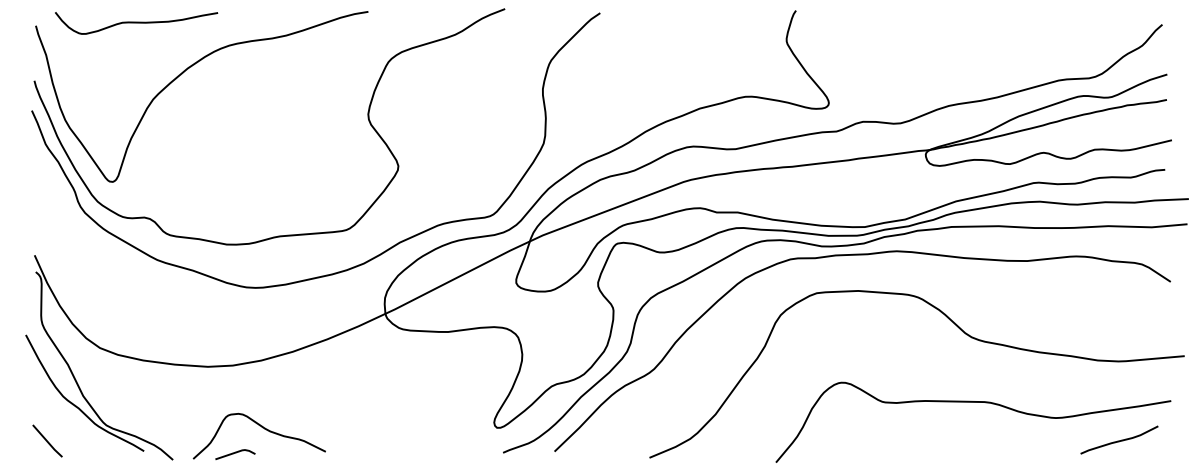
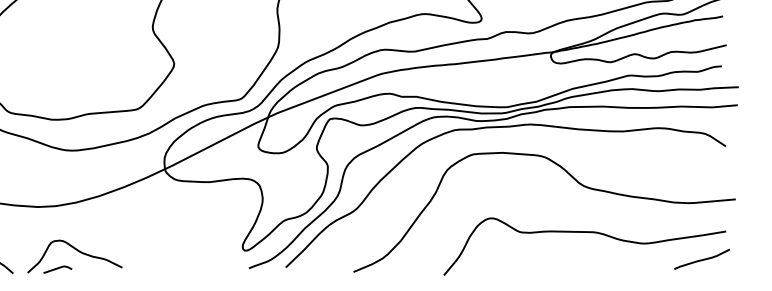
curve: (1119, 440) -> (702, 259), moved

